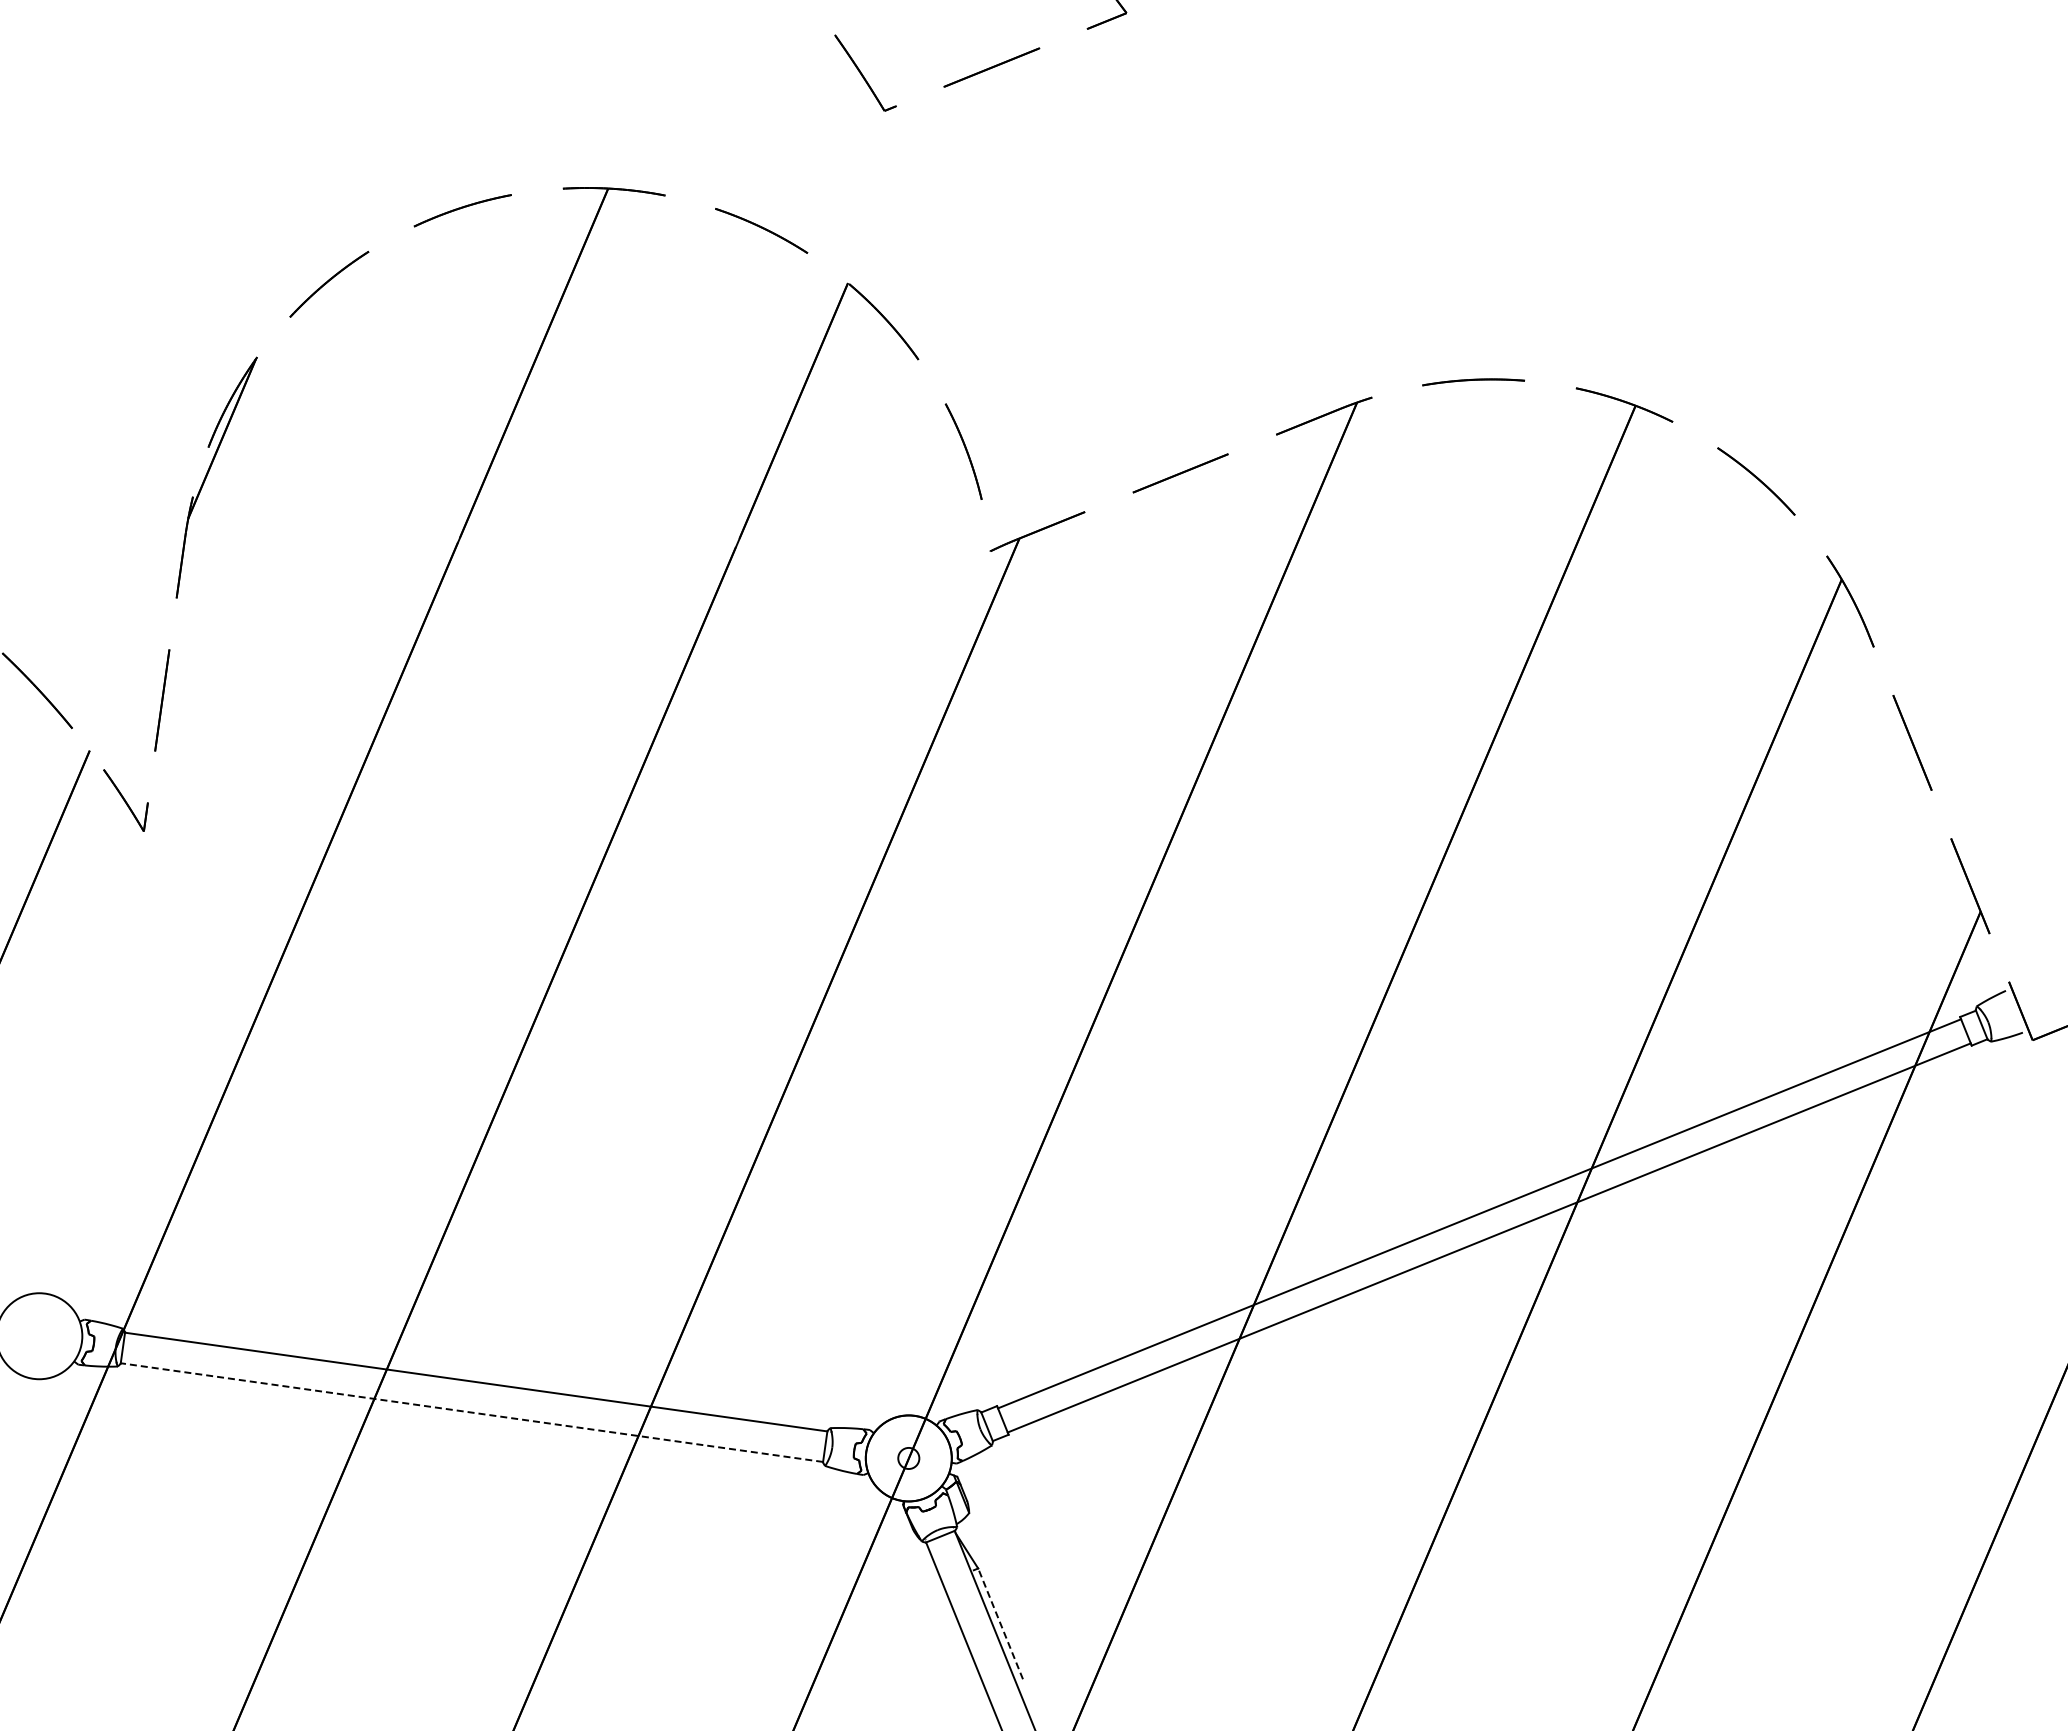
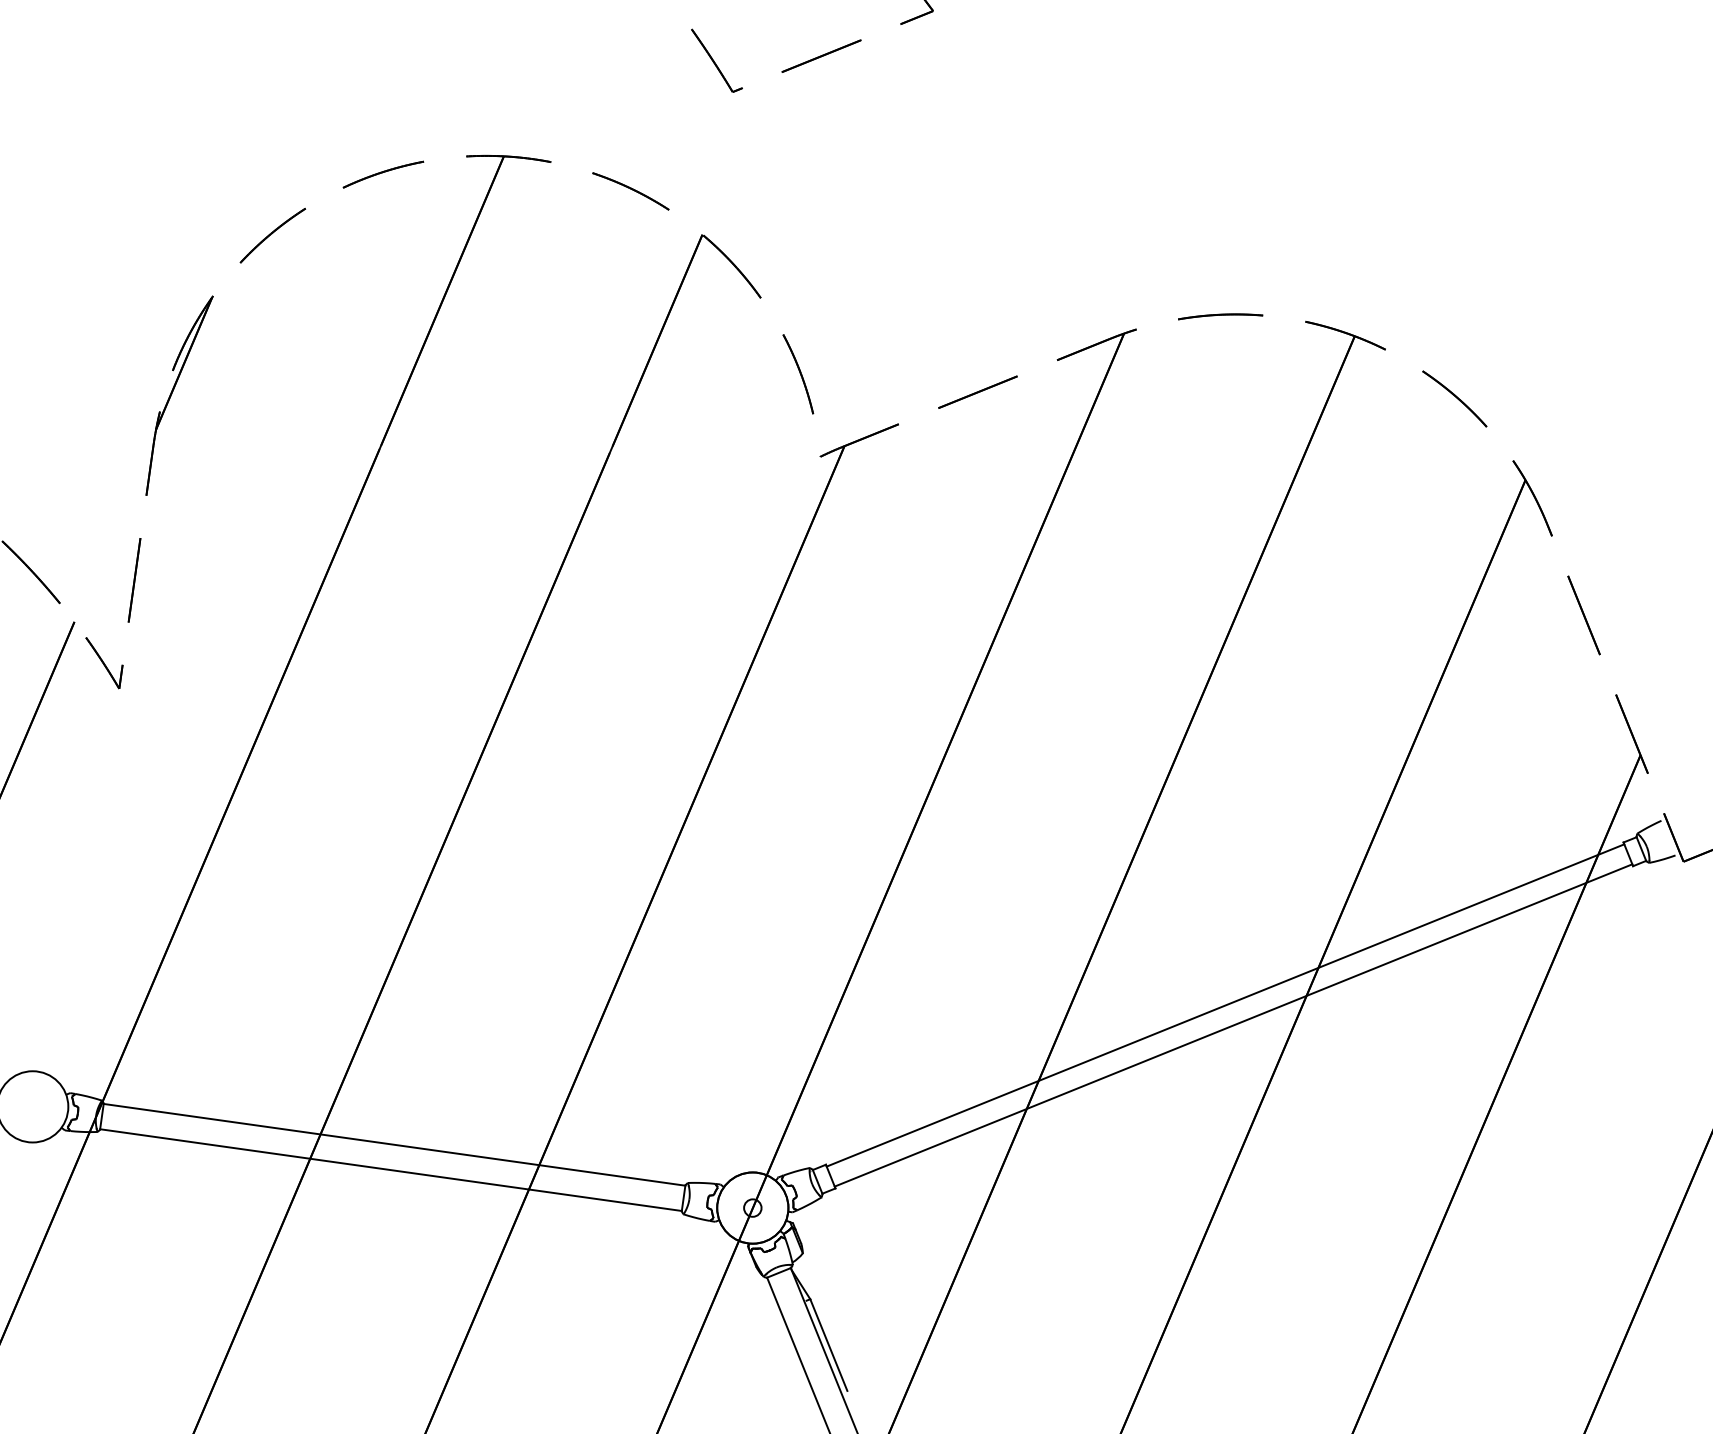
line: (471, 1412) -> (390, 1170), dashed -> solid
line: (1000, 1623) -> (828, 1344), dashed -> solid

